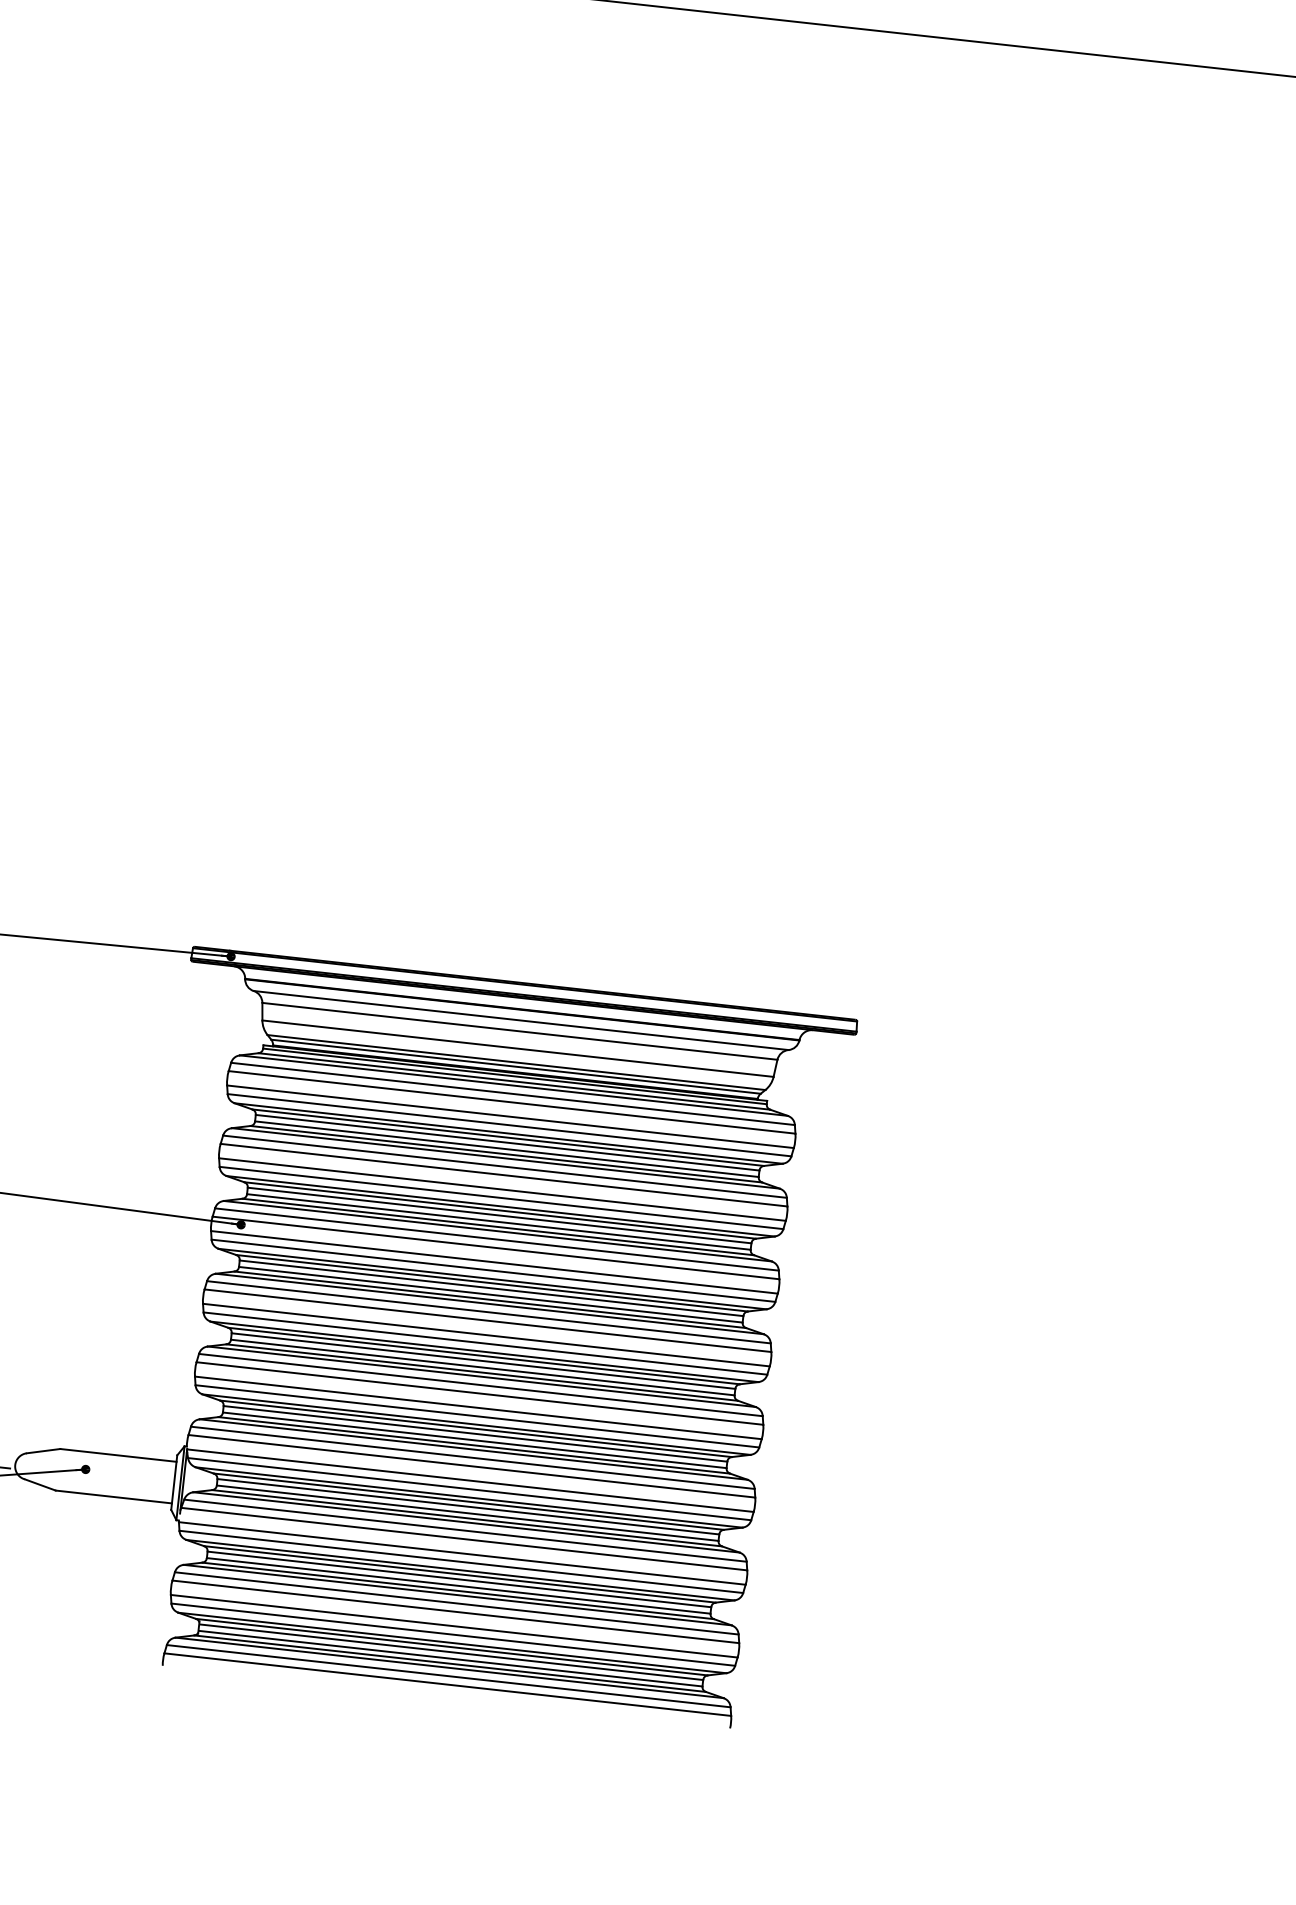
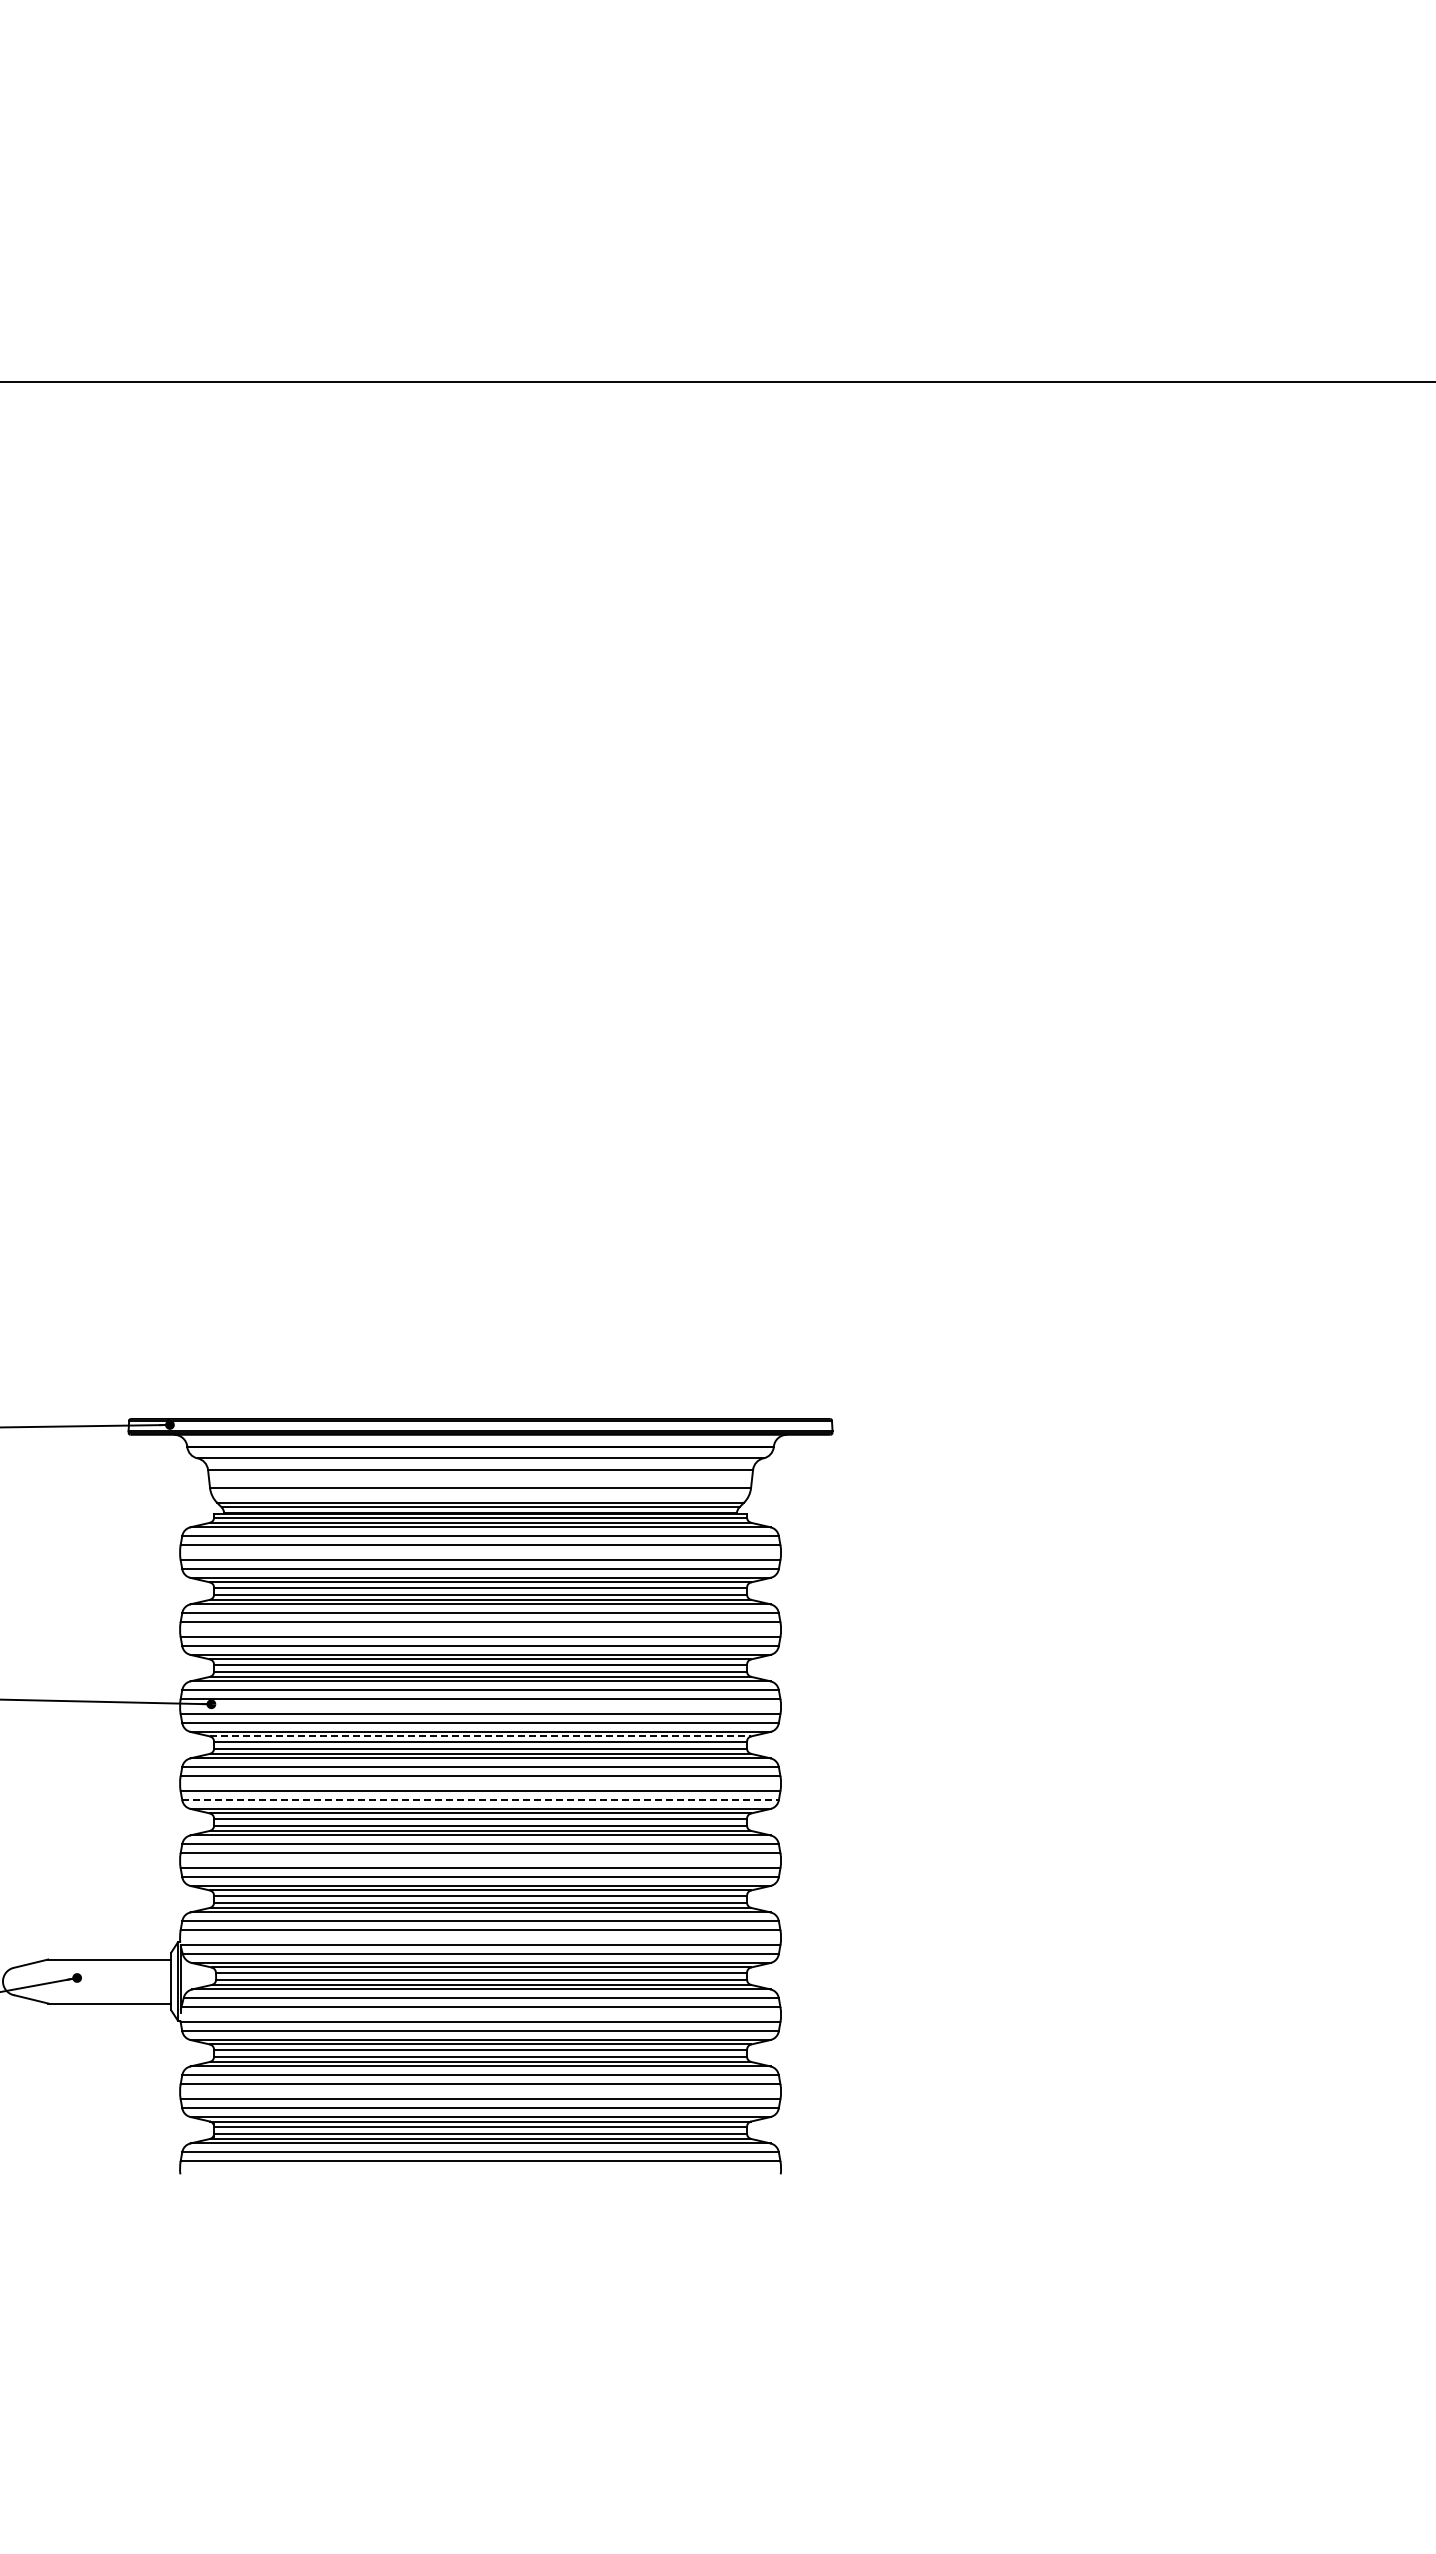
line: (492, 1283) -> (480, 1736), solid -> dashed
line: (486, 1343) -> (481, 1800), solid -> dashed

